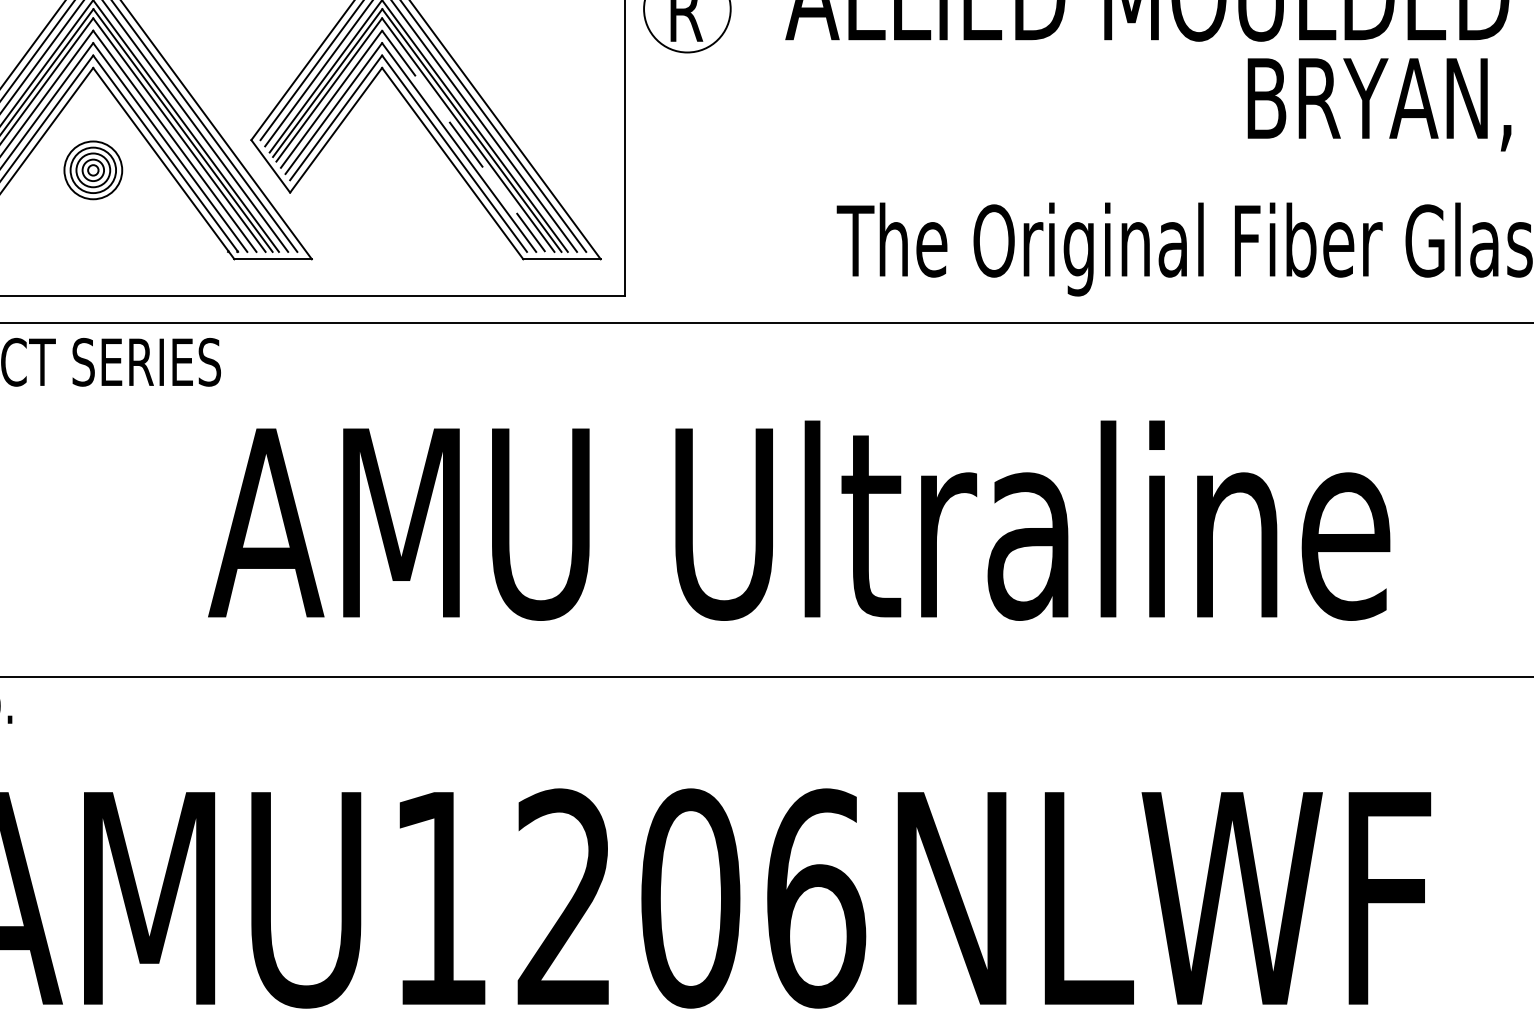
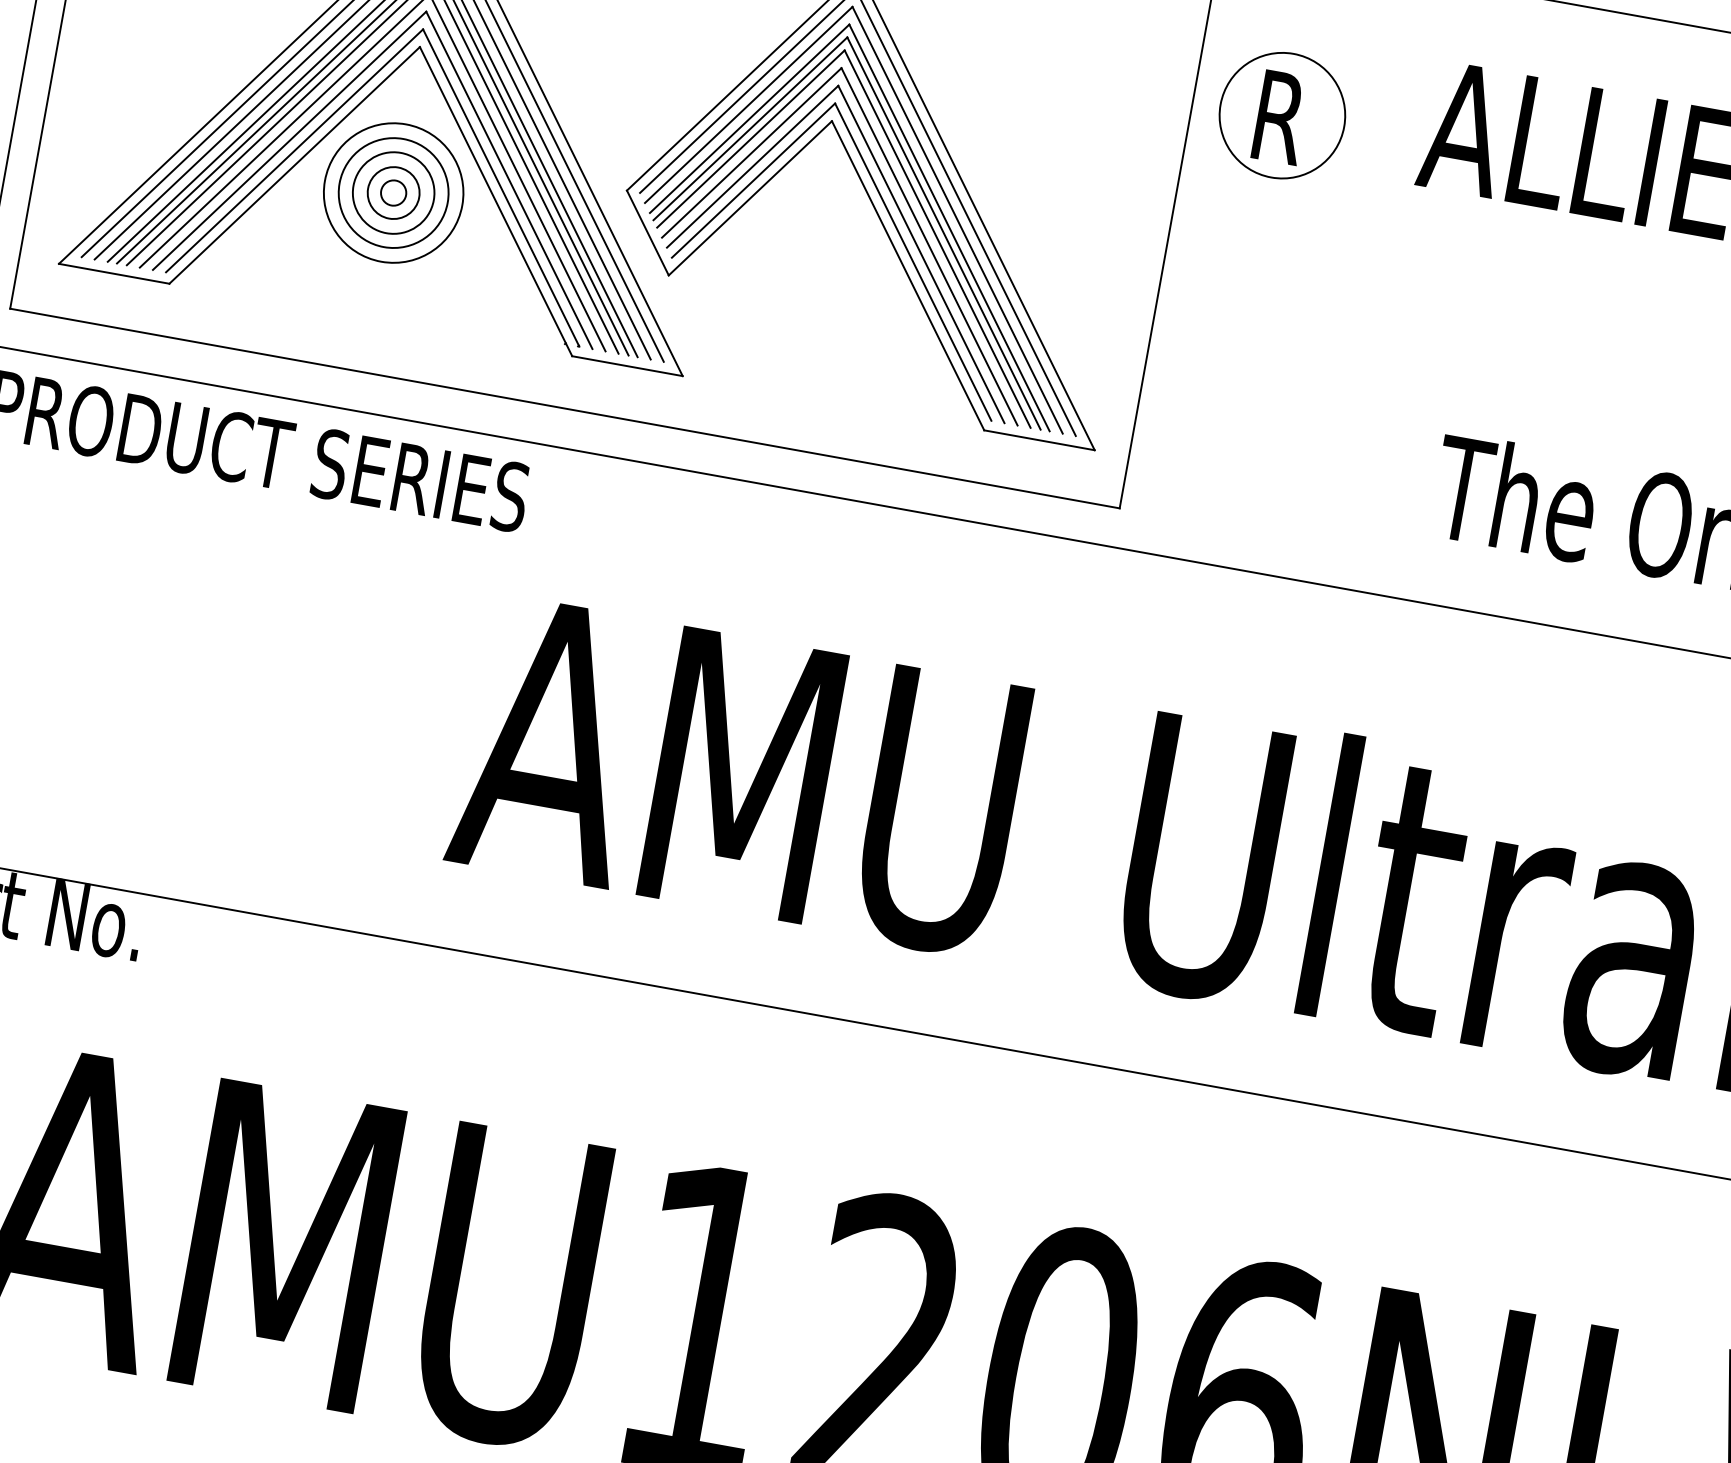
line: (464, 141) -> (930, 247), dashed -> solid
part: (93, 170) -> (393, 193), size x1.67

